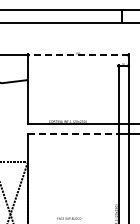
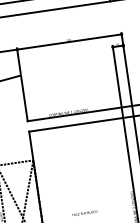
line: (77, 55) -> (68, 42), dashed -> solid
line: (73, 134) -> (76, 125), dashed -> solid

